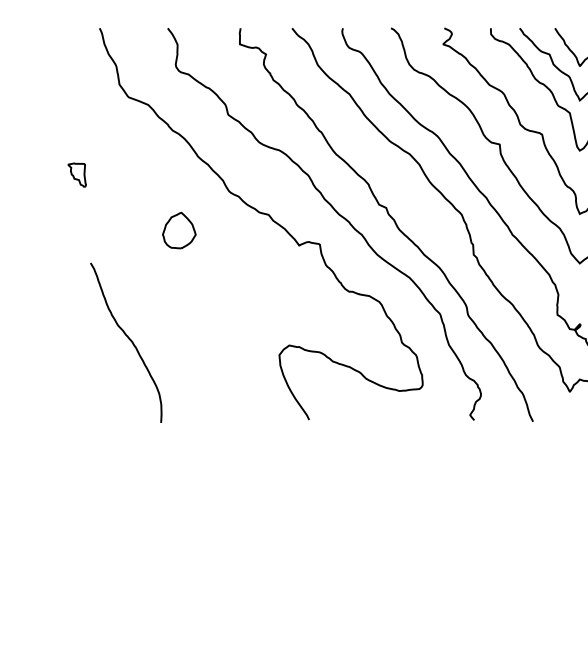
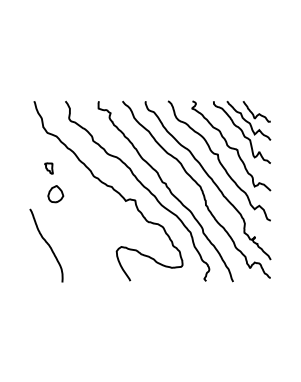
part: (76, 174) -> (48, 168), moved
part: (178, 231) -> (55, 194), moved

